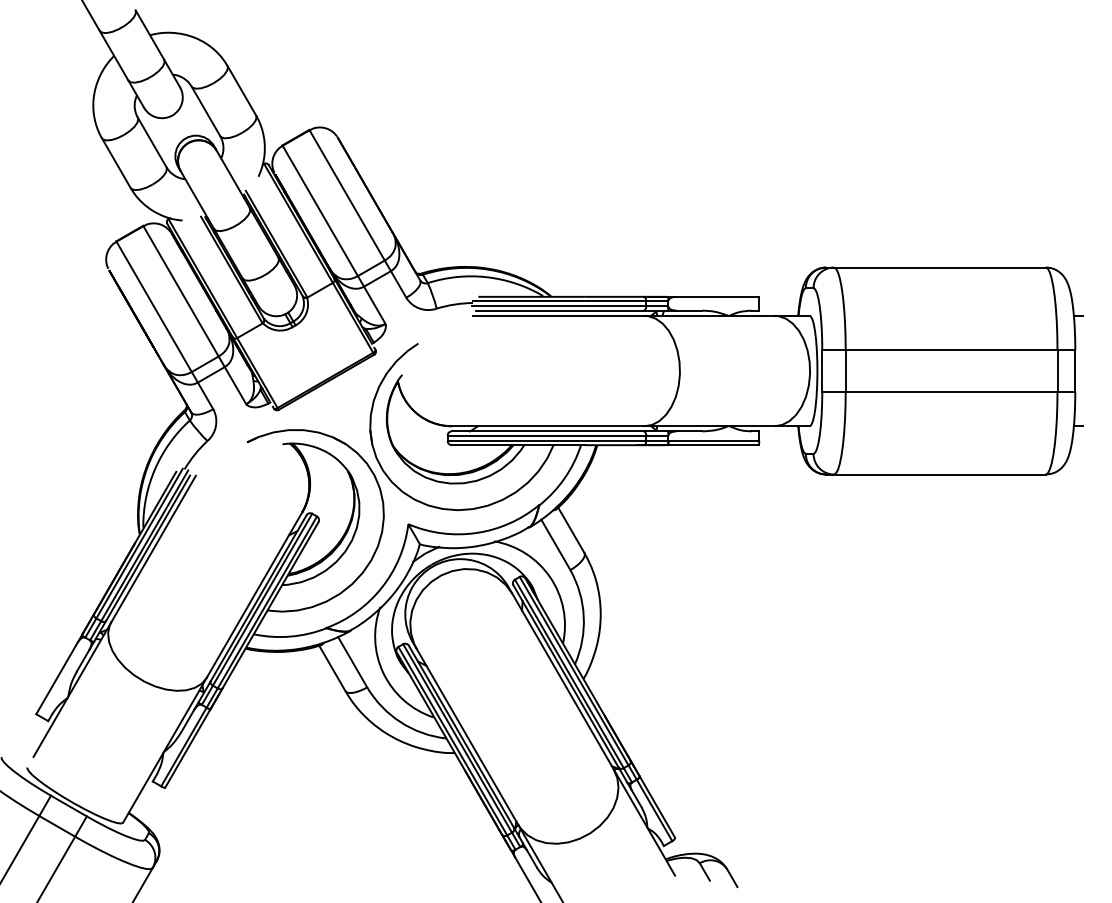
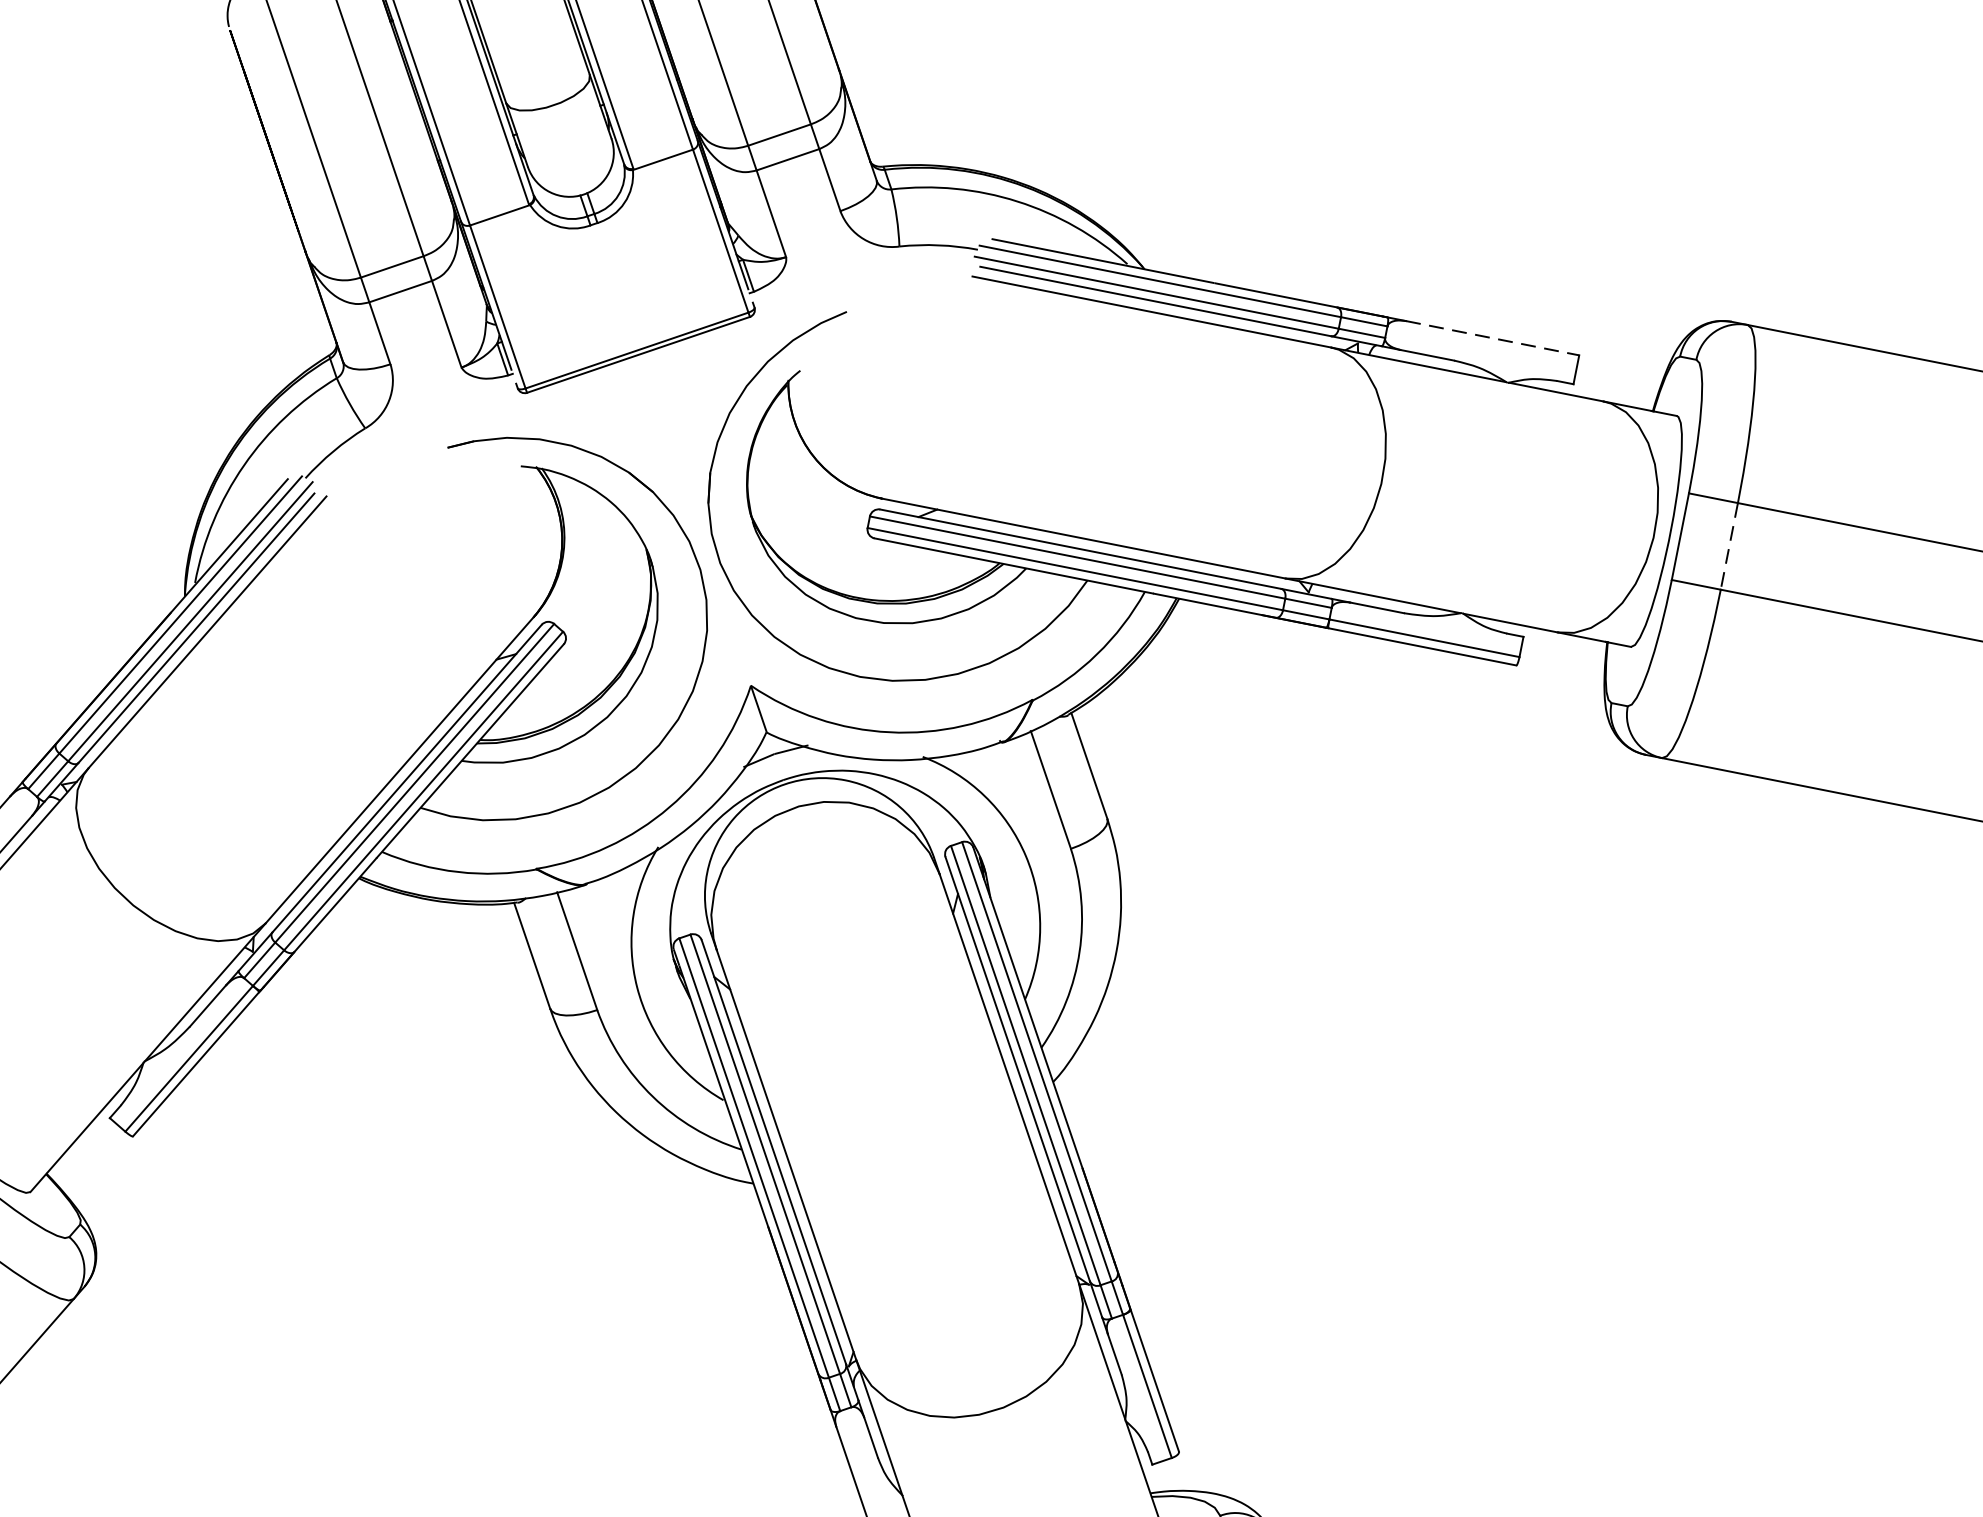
line: (718, 296) -> (1494, 337), solid -> dashed
line: (845, 371) -> (1728, 547), solid -> dashed

